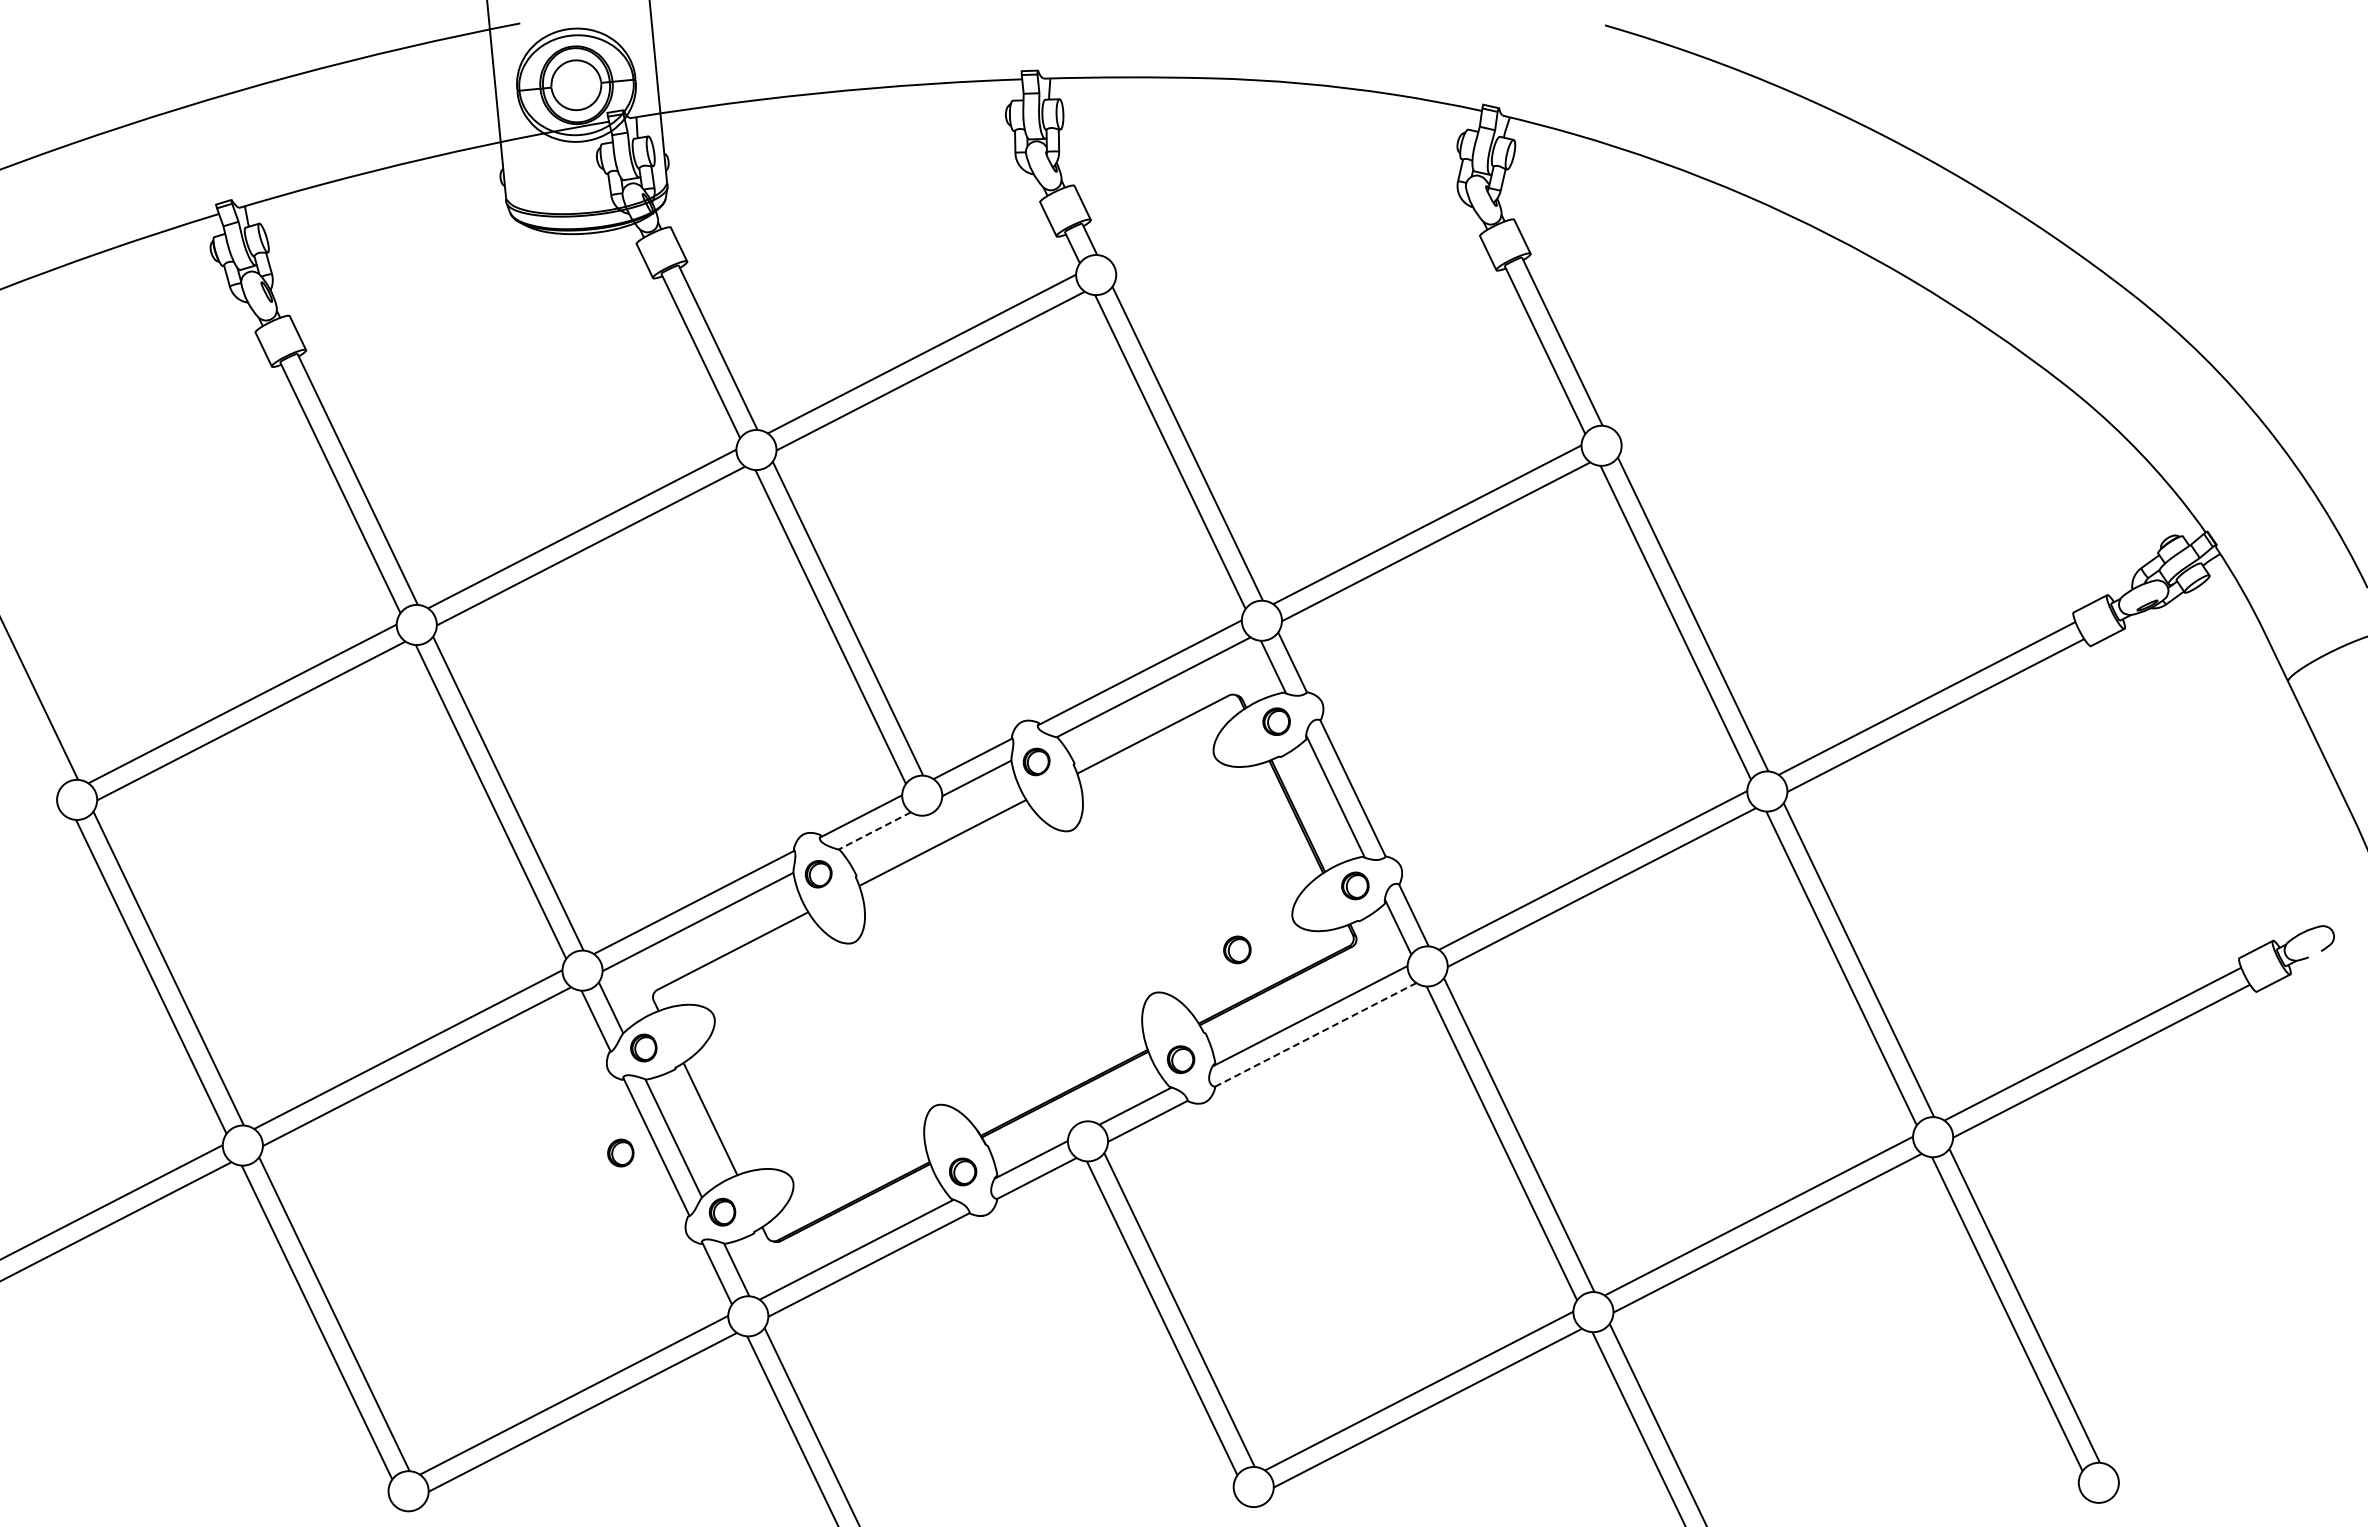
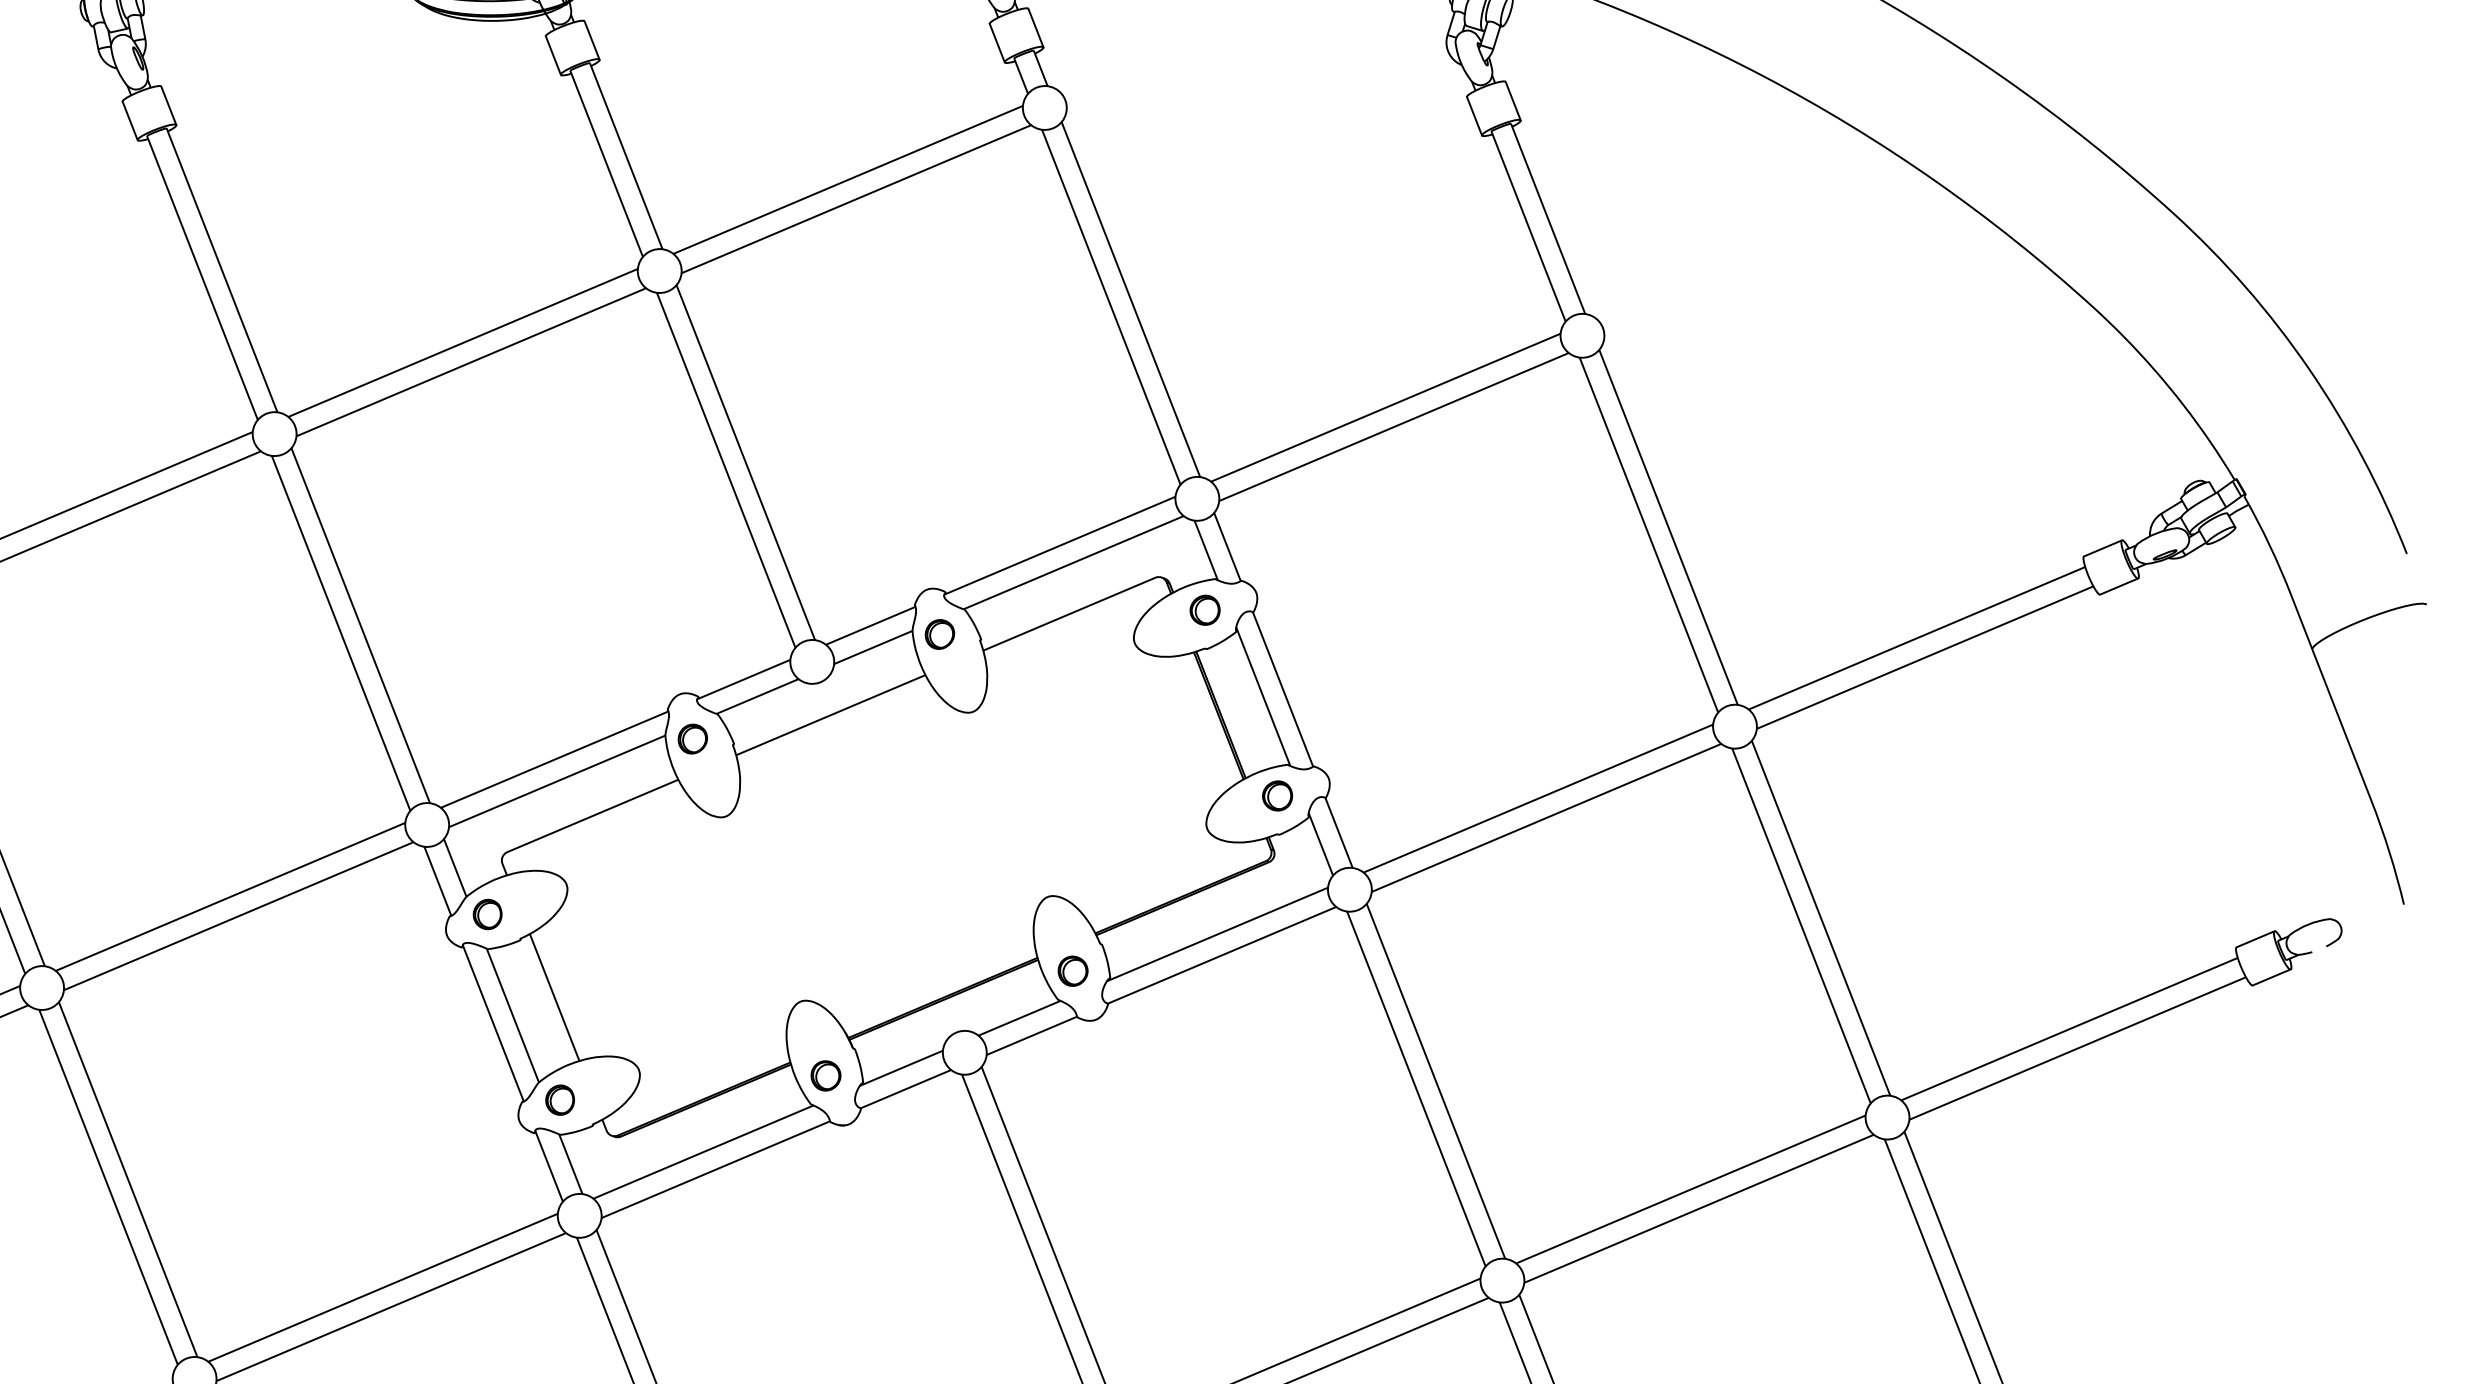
line: (874, 830) -> (757, 695), dashed -> solid
part: (1237, 949) -> (1143, 855), removed
line: (1316, 1034) -> (1222, 954), dashed -> solid
part: (620, 1152) -> (453, 1026), removed

